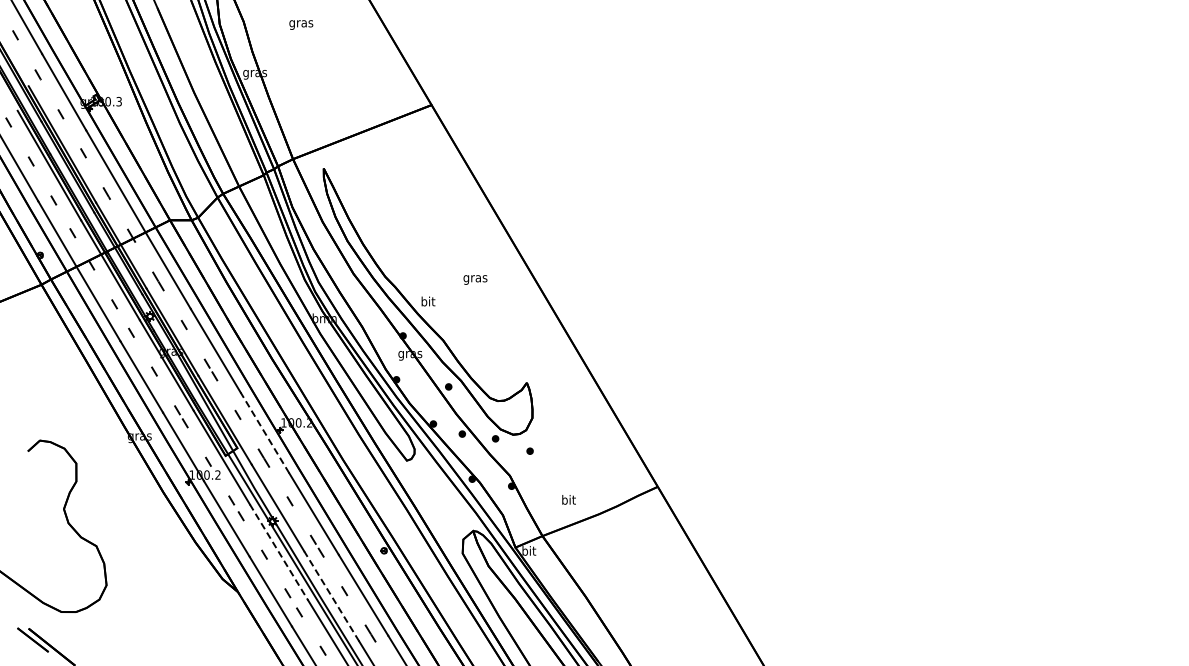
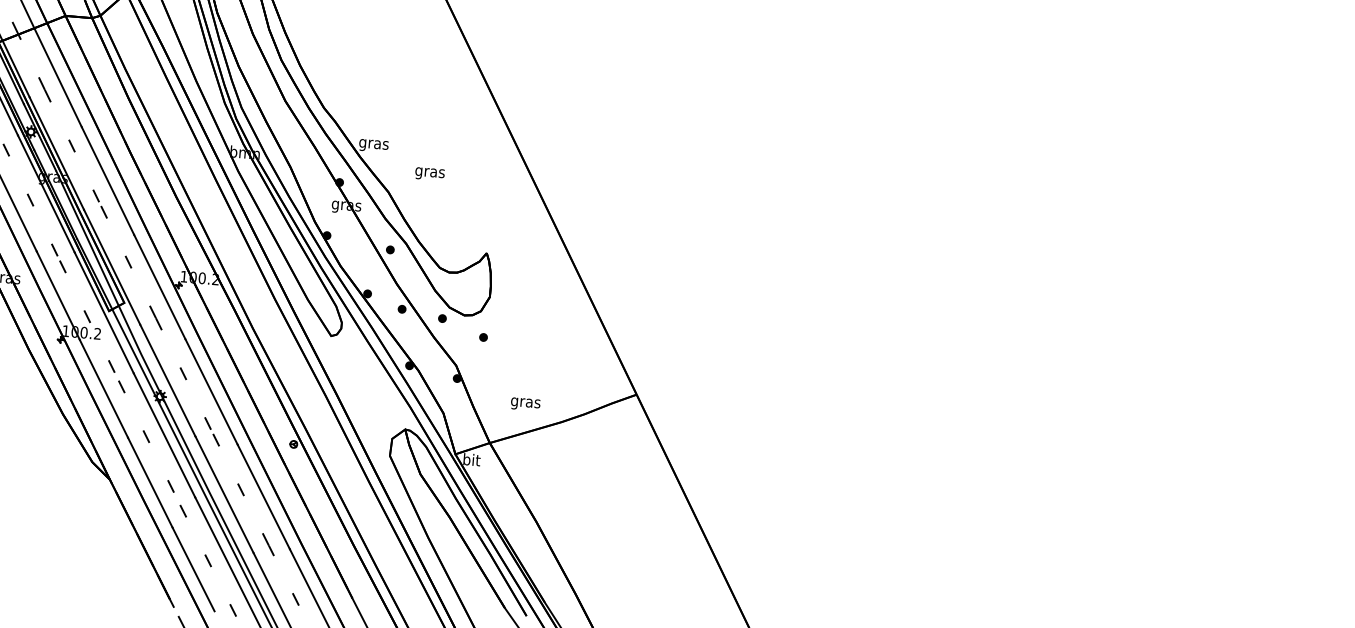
text: (475, 279) -> (430, 173), moved
text: (428, 302) -> (374, 144), bit -> gras
line: (264, 432) -> (159, 286), dashed -> solid
text: (568, 501) -> (525, 403), bit -> gras
line: (279, 552) -> (165, 435), dashed -> solid
line: (331, 596) -> (224, 494), dashed -> solid

